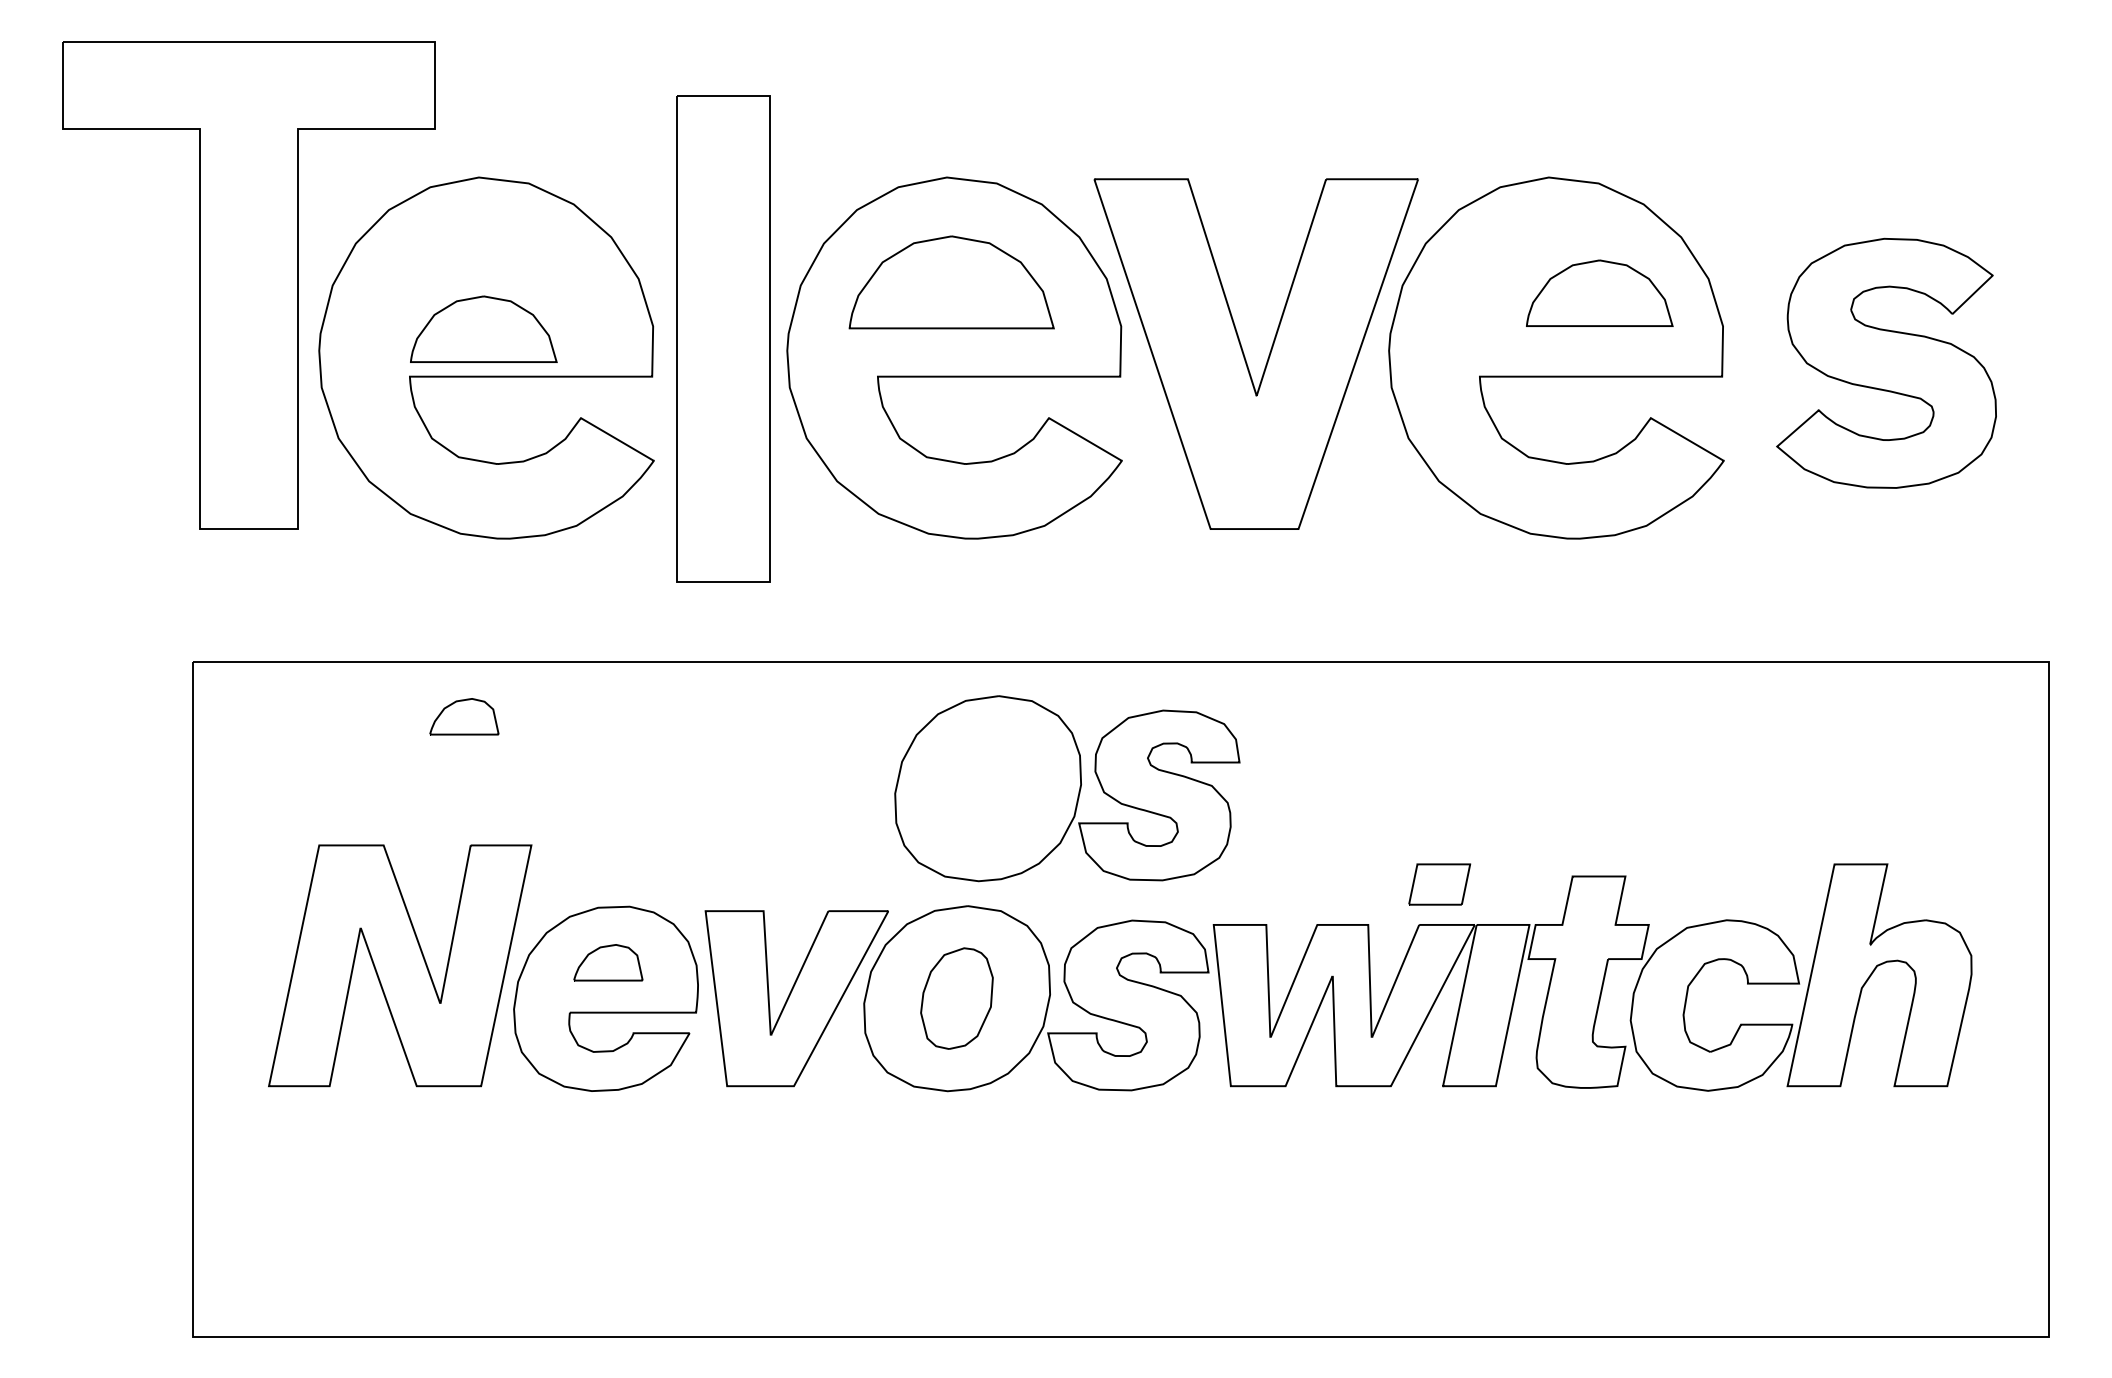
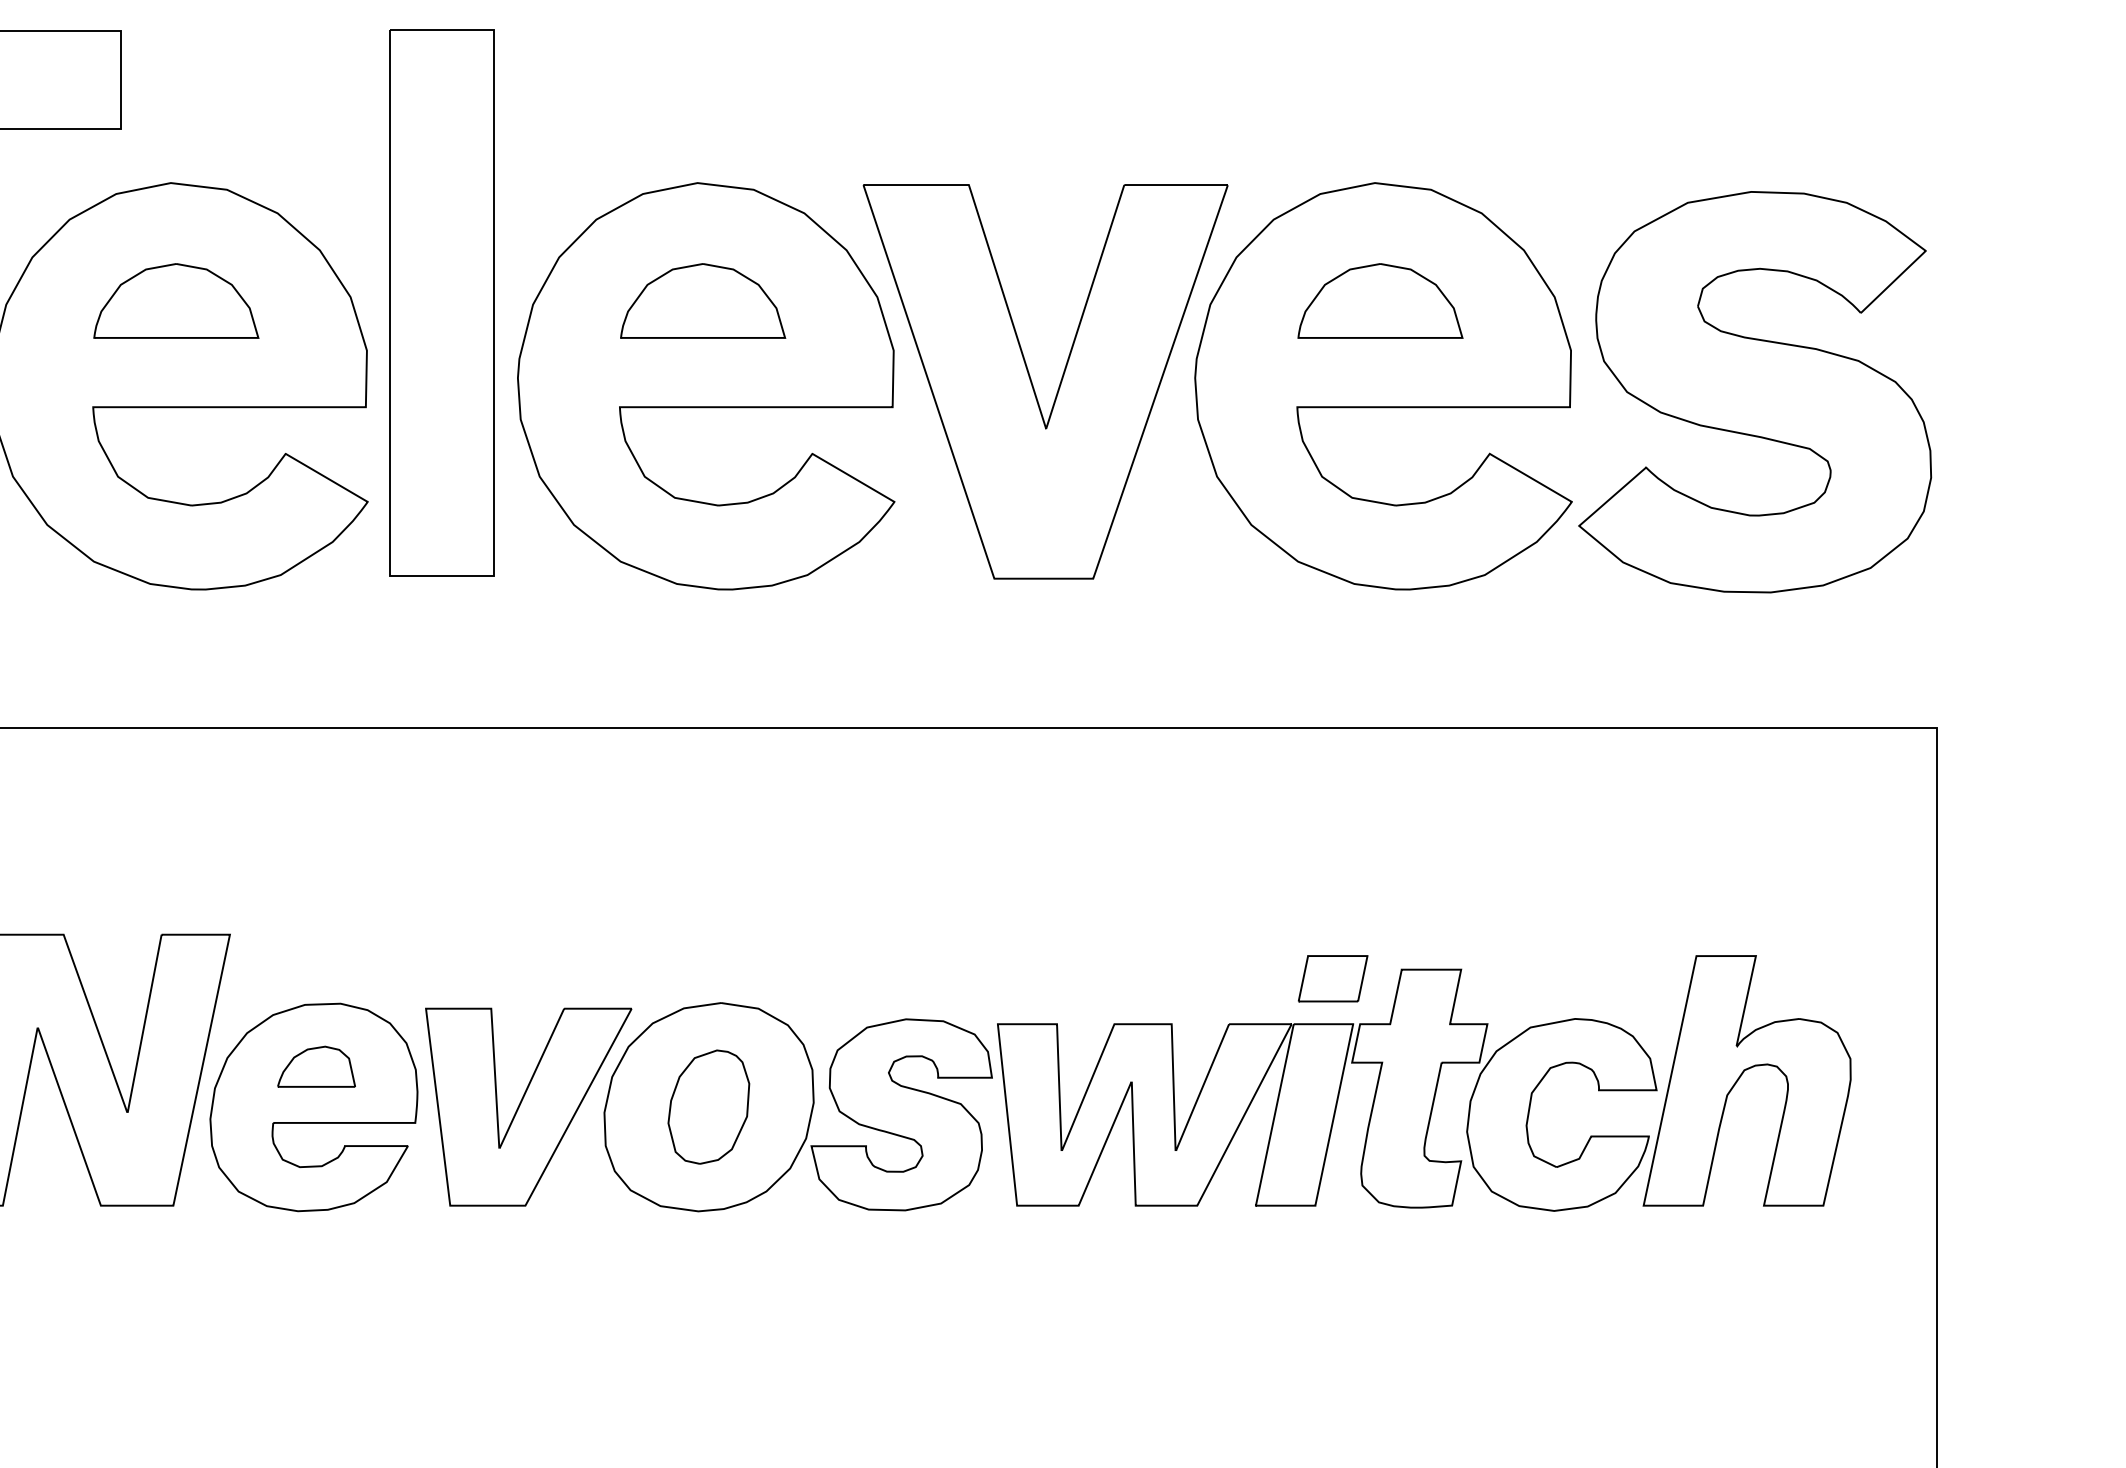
part: (951, 281) -> (702, 300), size x0.71
part: (1599, 292) -> (1380, 300), moved
part: (483, 328) -> (176, 300), moved
part: (723, 338) -> (441, 302), moved
part: (1886, 363) -> (1754, 392), size x1.43
part: (464, 716) -> (154, 789), removed
part: (1067, 788) -> (833, 870), removed
part: (1439, 884) -> (1332, 978), moved

